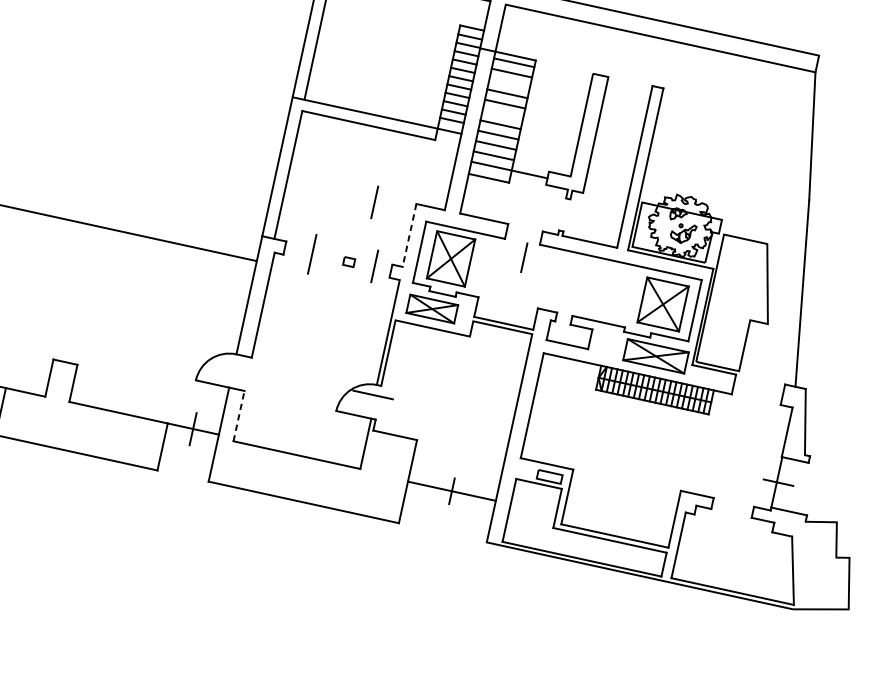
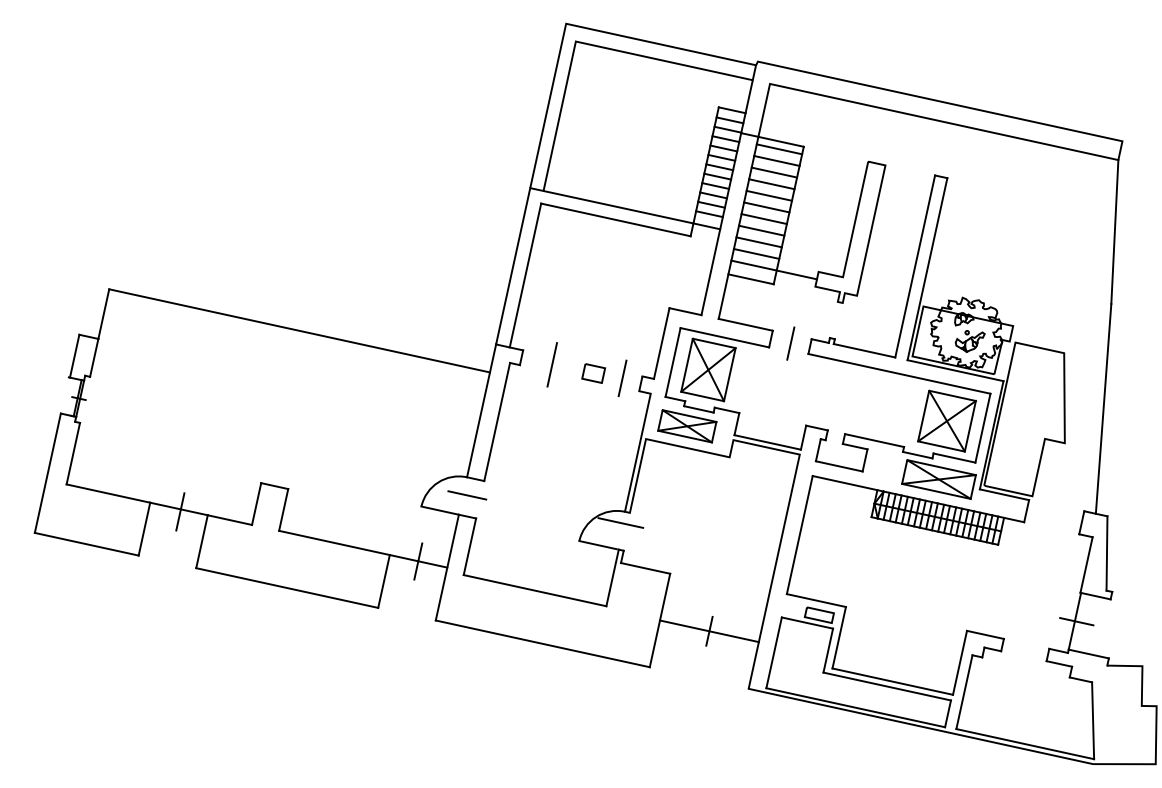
line: (509, 83) -> (774, 172), added
line: (502, 114) -> (766, 207), added
line: (374, 202) -> (622, 306), removed
line: (409, 236) -> (661, 344), dashed -> solid
line: (524, 257) -> (790, 343), moved
part: (348, 262) -> (593, 373), size x1.67
line: (236, 370) -> (467, 495), added
line: (238, 415) -> (469, 546), dashed -> solid

